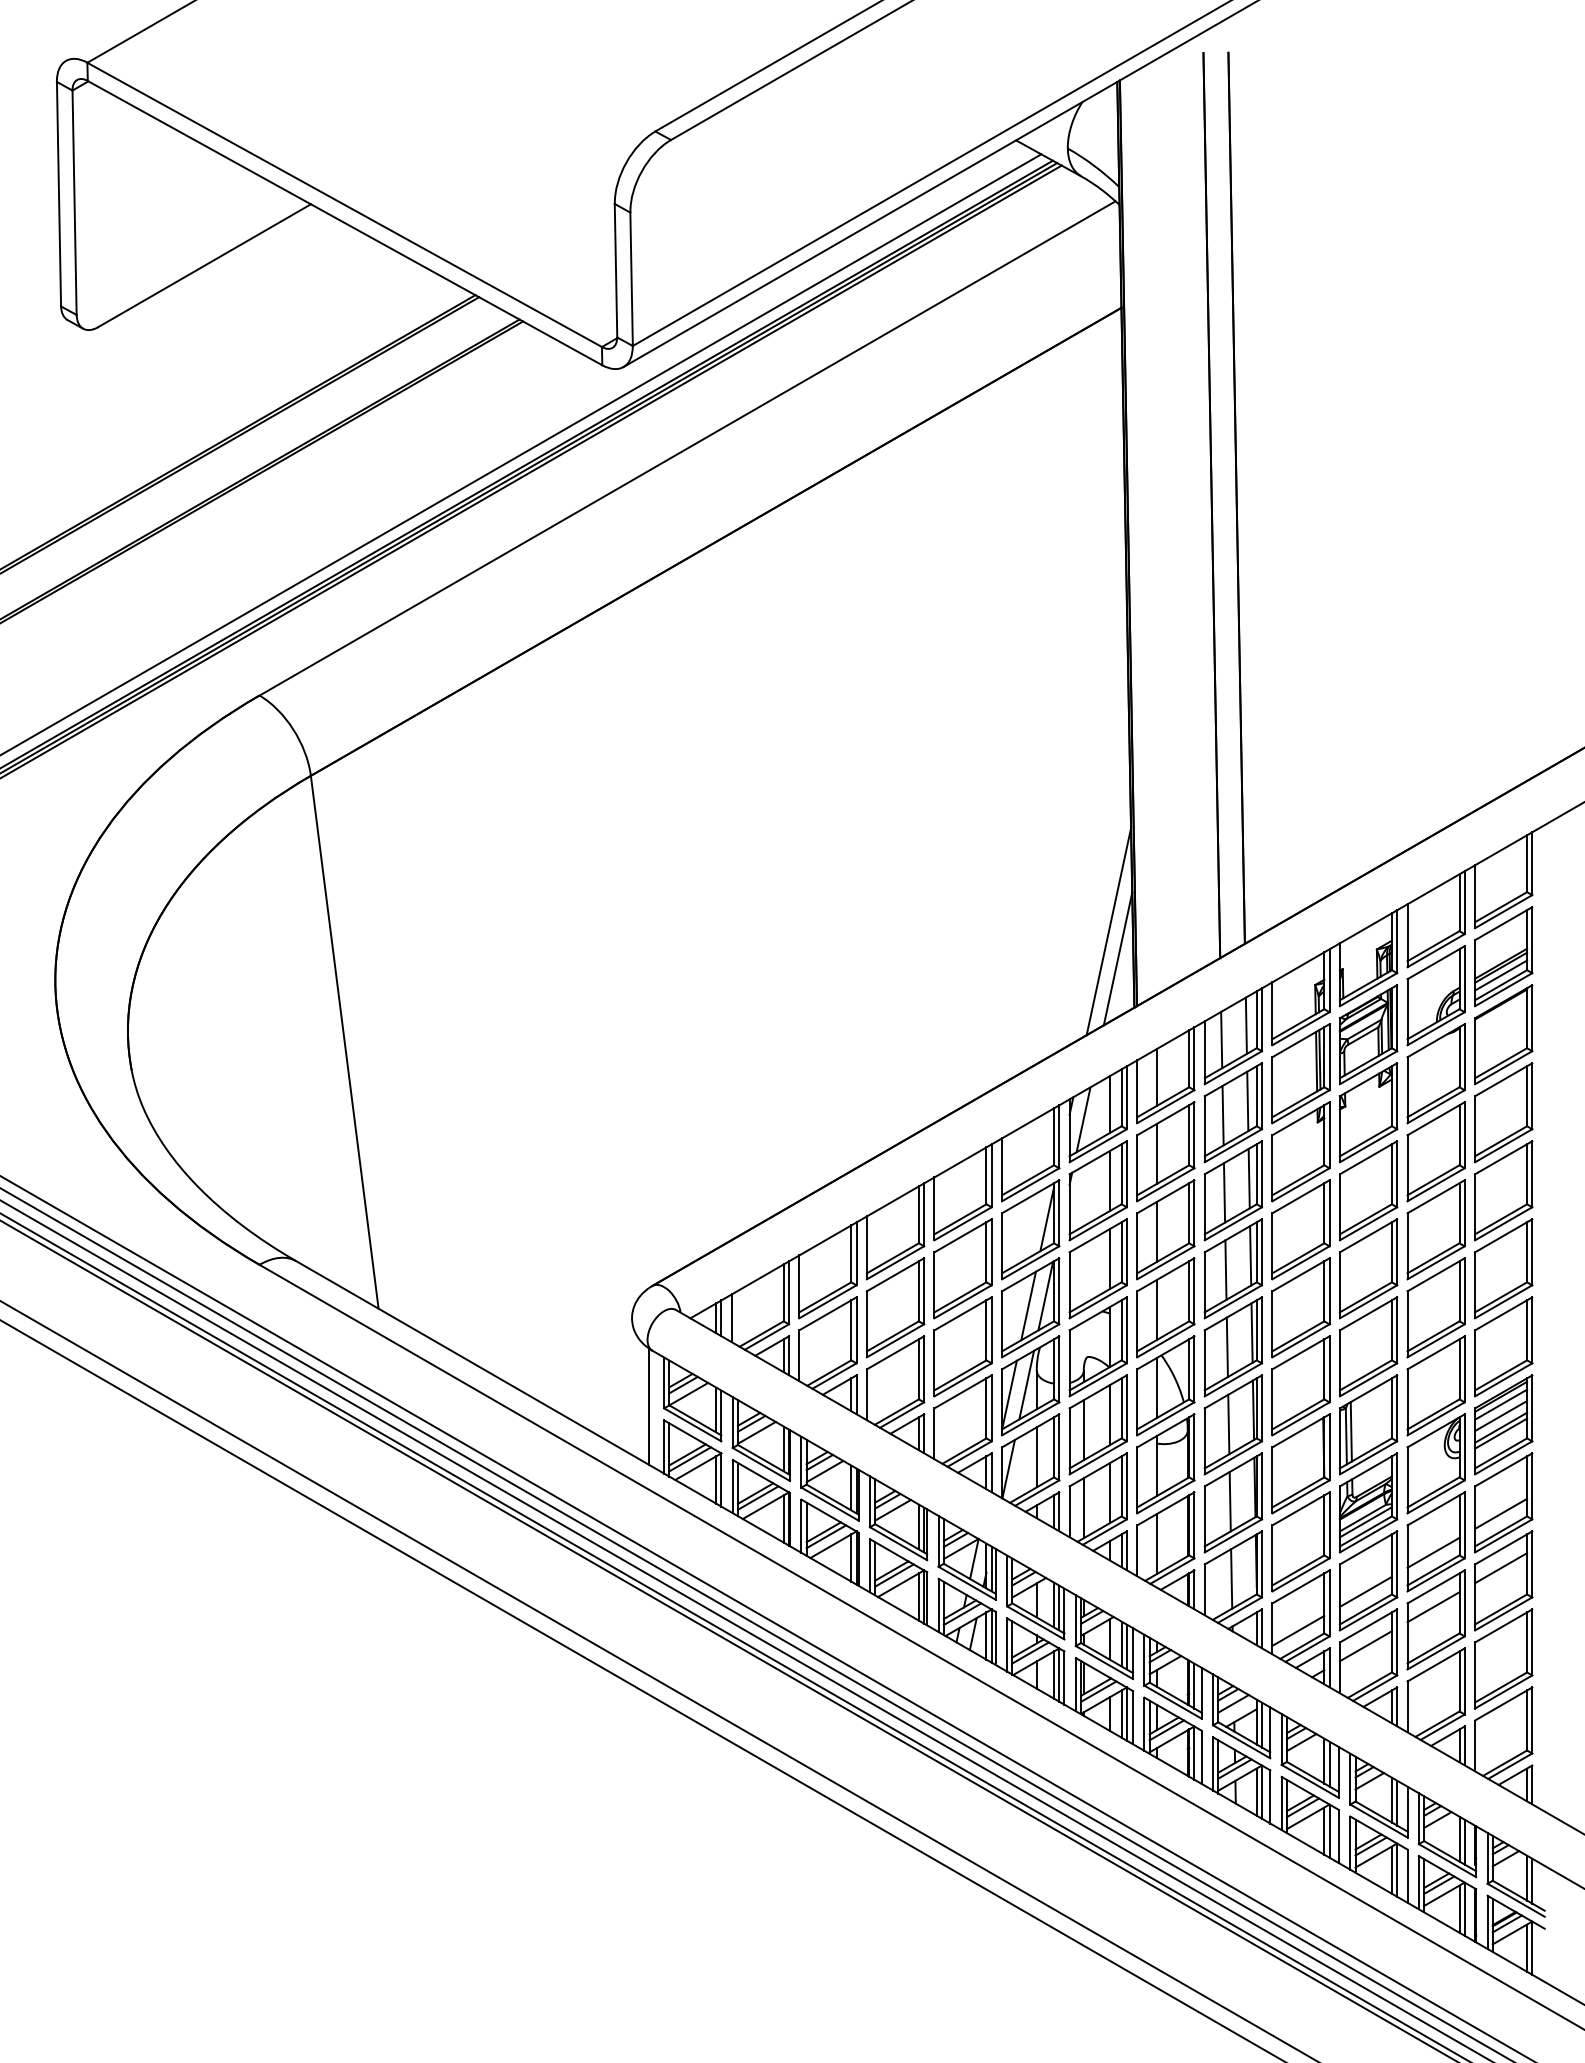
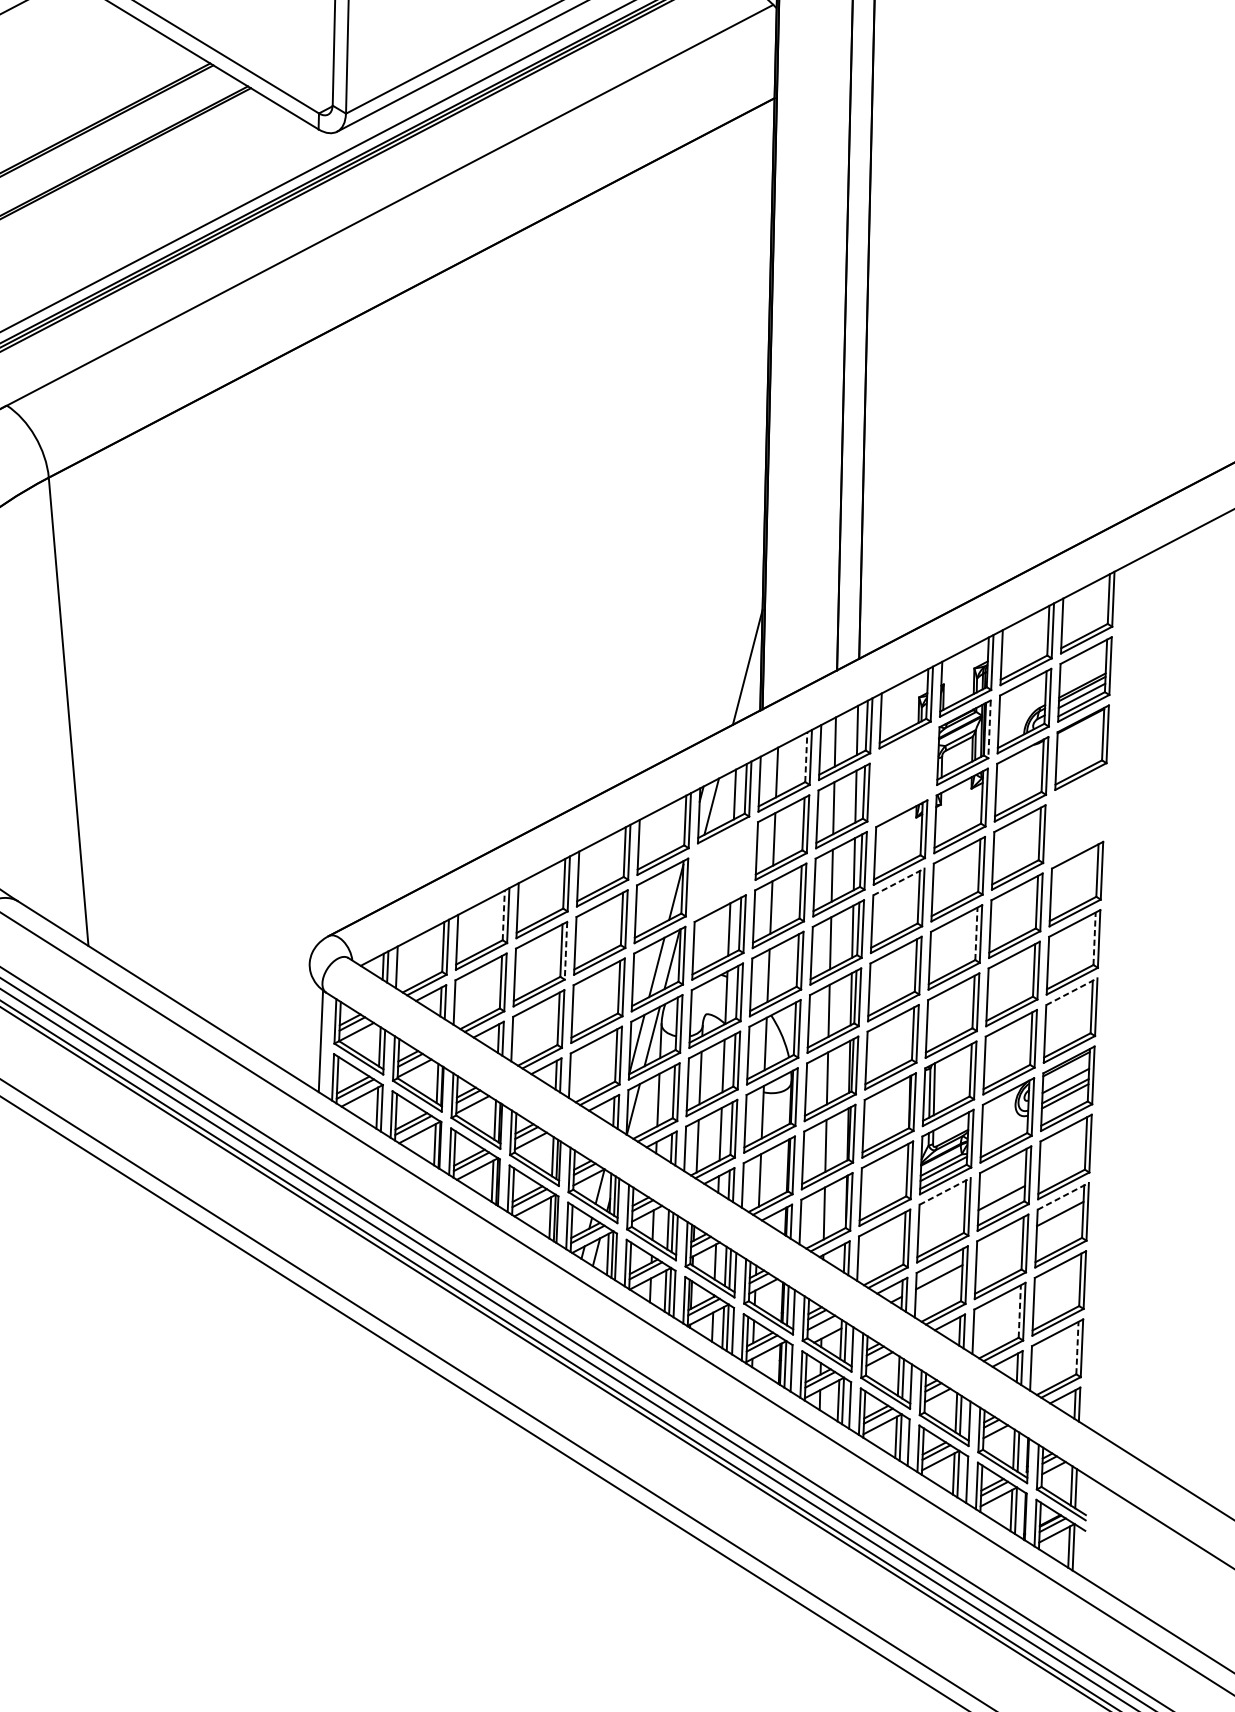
line: (1108, 931) -> (740, 642), removed
line: (1397, 1018) -> (989, 729), solid -> dashed
line: (1189, 1058) -> (806, 756), solid -> dashed
part: (1300, 1073) -> (903, 774), removed
part: (1503, 1112) -> (1079, 815), removed
part: (1097, 1190) -> (721, 869), removed
line: (1301, 1196) -> (899, 881), solid -> dashed
line: (1391, 1251) -> (976, 933), solid -> dashed
line: (1527, 1251) -> (1094, 938), solid -> dashed
line: (851, 1253) -> (503, 915), solid -> dashed
line: (924, 1291) -> (566, 950), solid -> dashed
line: (1504, 1313) -> (1072, 991), solid -> dashed
line: (1501, 1404) -> (1066, 1070), removed
line: (1501, 1513) -> (1062, 1166), removed
line: (1368, 1547) -> (945, 1191), solid -> dashed
line: (1504, 1547) -> (1064, 1196), solid -> dashed
line: (1365, 1591) -> (940, 1229), removed
line: (1433, 1607) -> (999, 1245), removed
line: (1298, 1630) -> (880, 1261), removed
line: (1459, 1680) -> (1019, 1310), solid -> dashed
line: (1527, 1720) -> (1077, 1348), solid -> dashed

